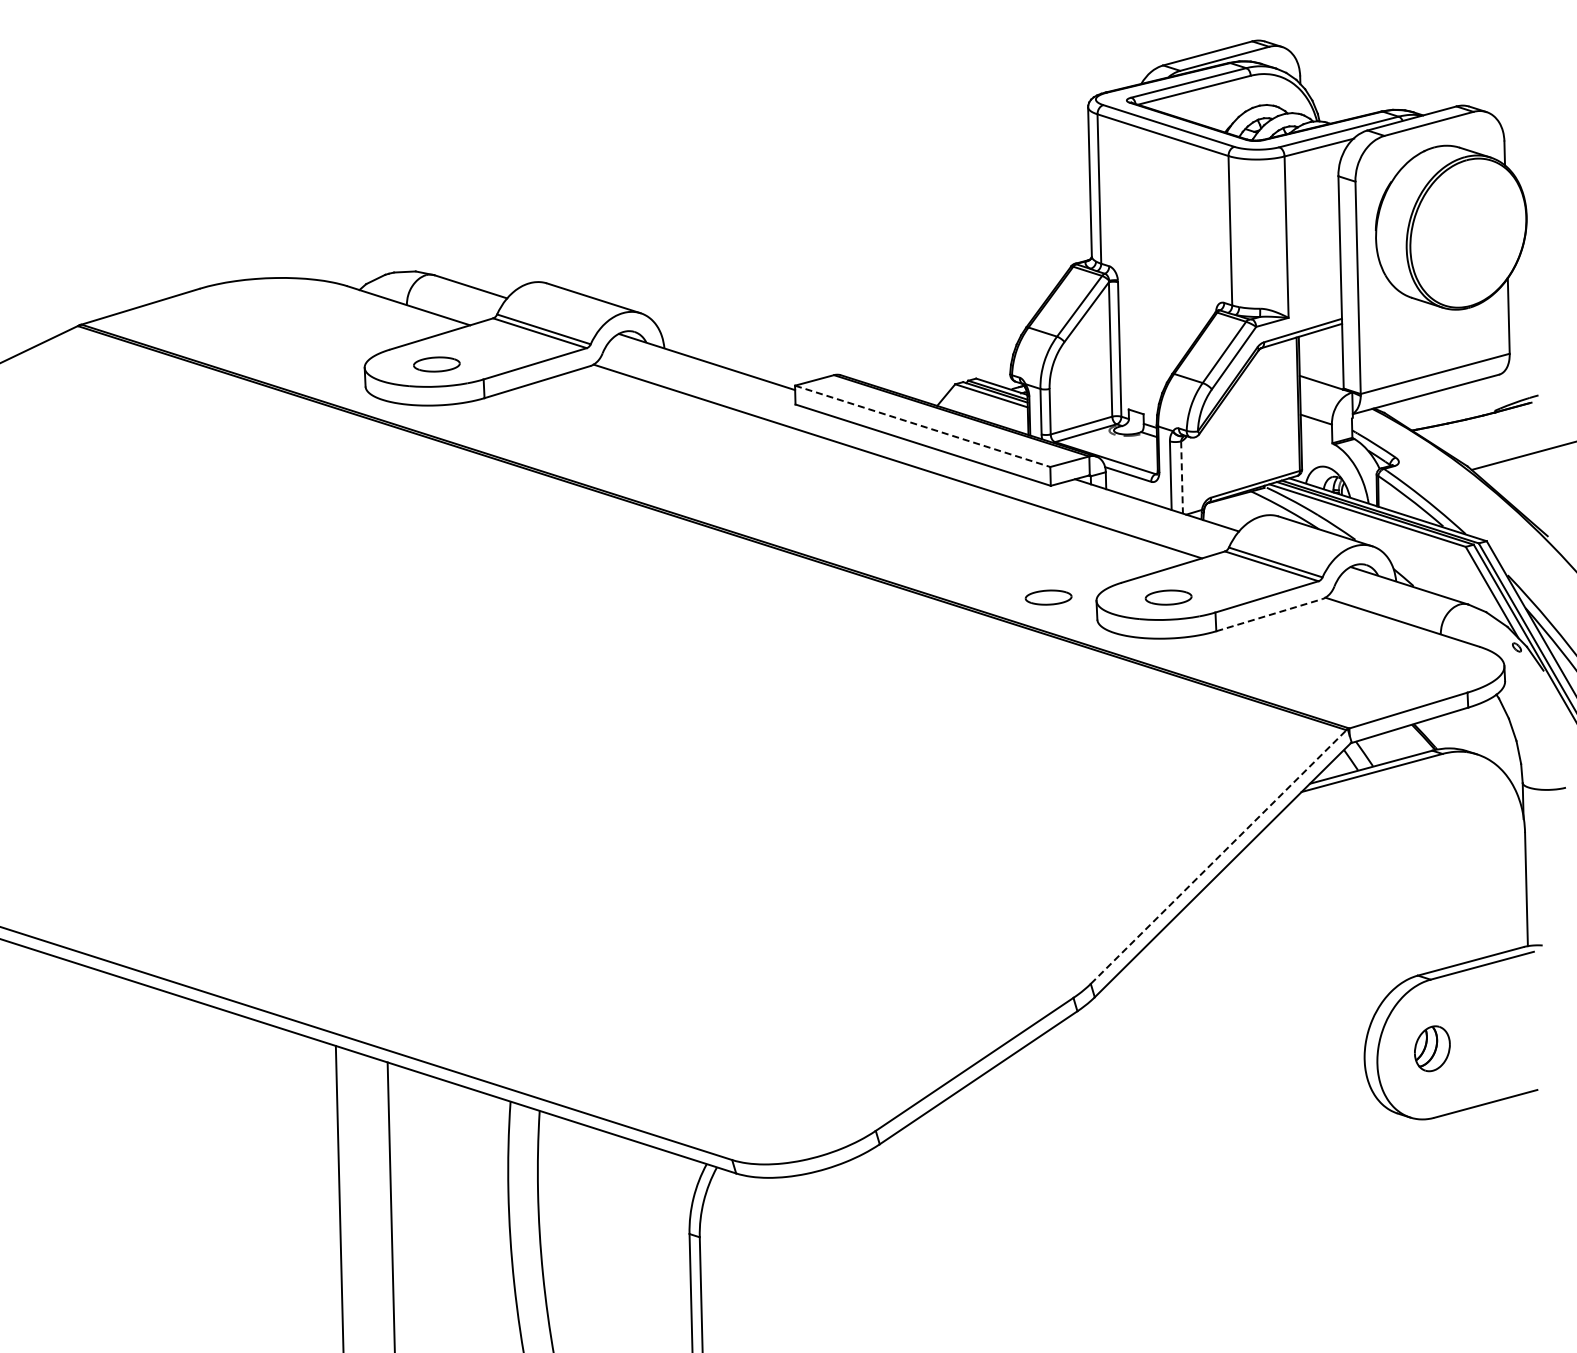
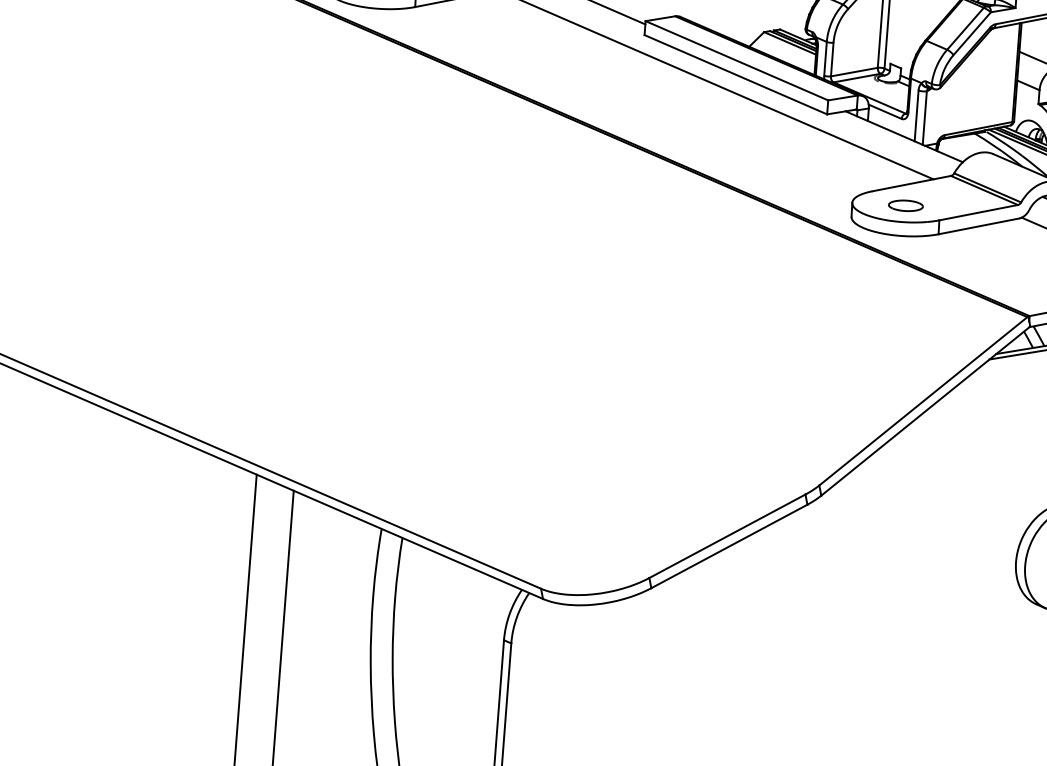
line: (922, 426) -> (736, 60), dashed -> solid
line: (1182, 477) -> (925, 118), dashed -> solid
part: (1048, 597) -> (817, 196), removed
line: (1269, 615) -> (979, 226), dashed -> solid
line: (1219, 856) -> (924, 400), dashed -> solid

